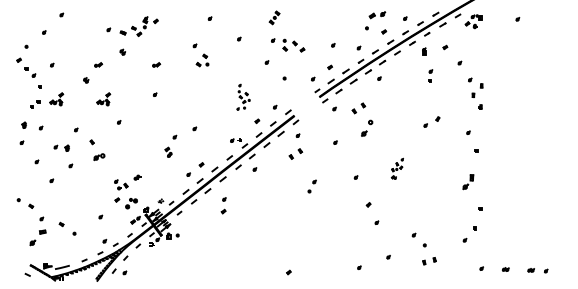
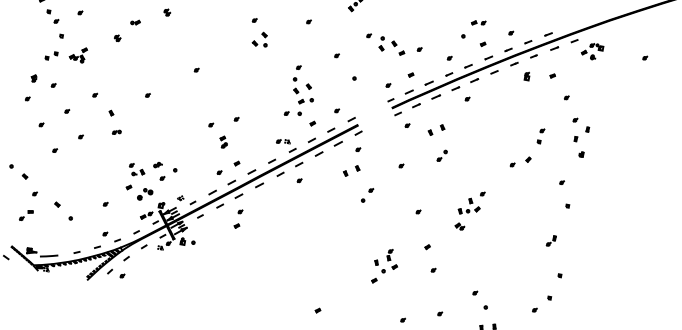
part: (377, 15) -> (478, 23), size x0.71
part: (288, 45) -> (386, 44), moved
part: (156, 64) -> (204, 34), removed
part: (430, 75) -> (540, 135), moved
part: (243, 97) -> (301, 92), size x1.67
part: (103, 99) -> (134, 64), removed
part: (367, 128) -> (442, 155), size x0.62
part: (66, 147) -> (79, 113), removed
part: (168, 151) -> (223, 141), moved
part: (99, 156) -> (117, 131), size x0.62
part: (397, 168) -> (469, 209), size x1.67
part: (468, 181) -> (551, 240), size x0.62
part: (147, 183) -> (168, 174), added
part: (311, 186) -> (366, 195), moved
part: (223, 205) -> (238, 218), moved
part: (337, 226) -> (385, 266), added
part: (37, 237) -> (25, 215), size x0.62

